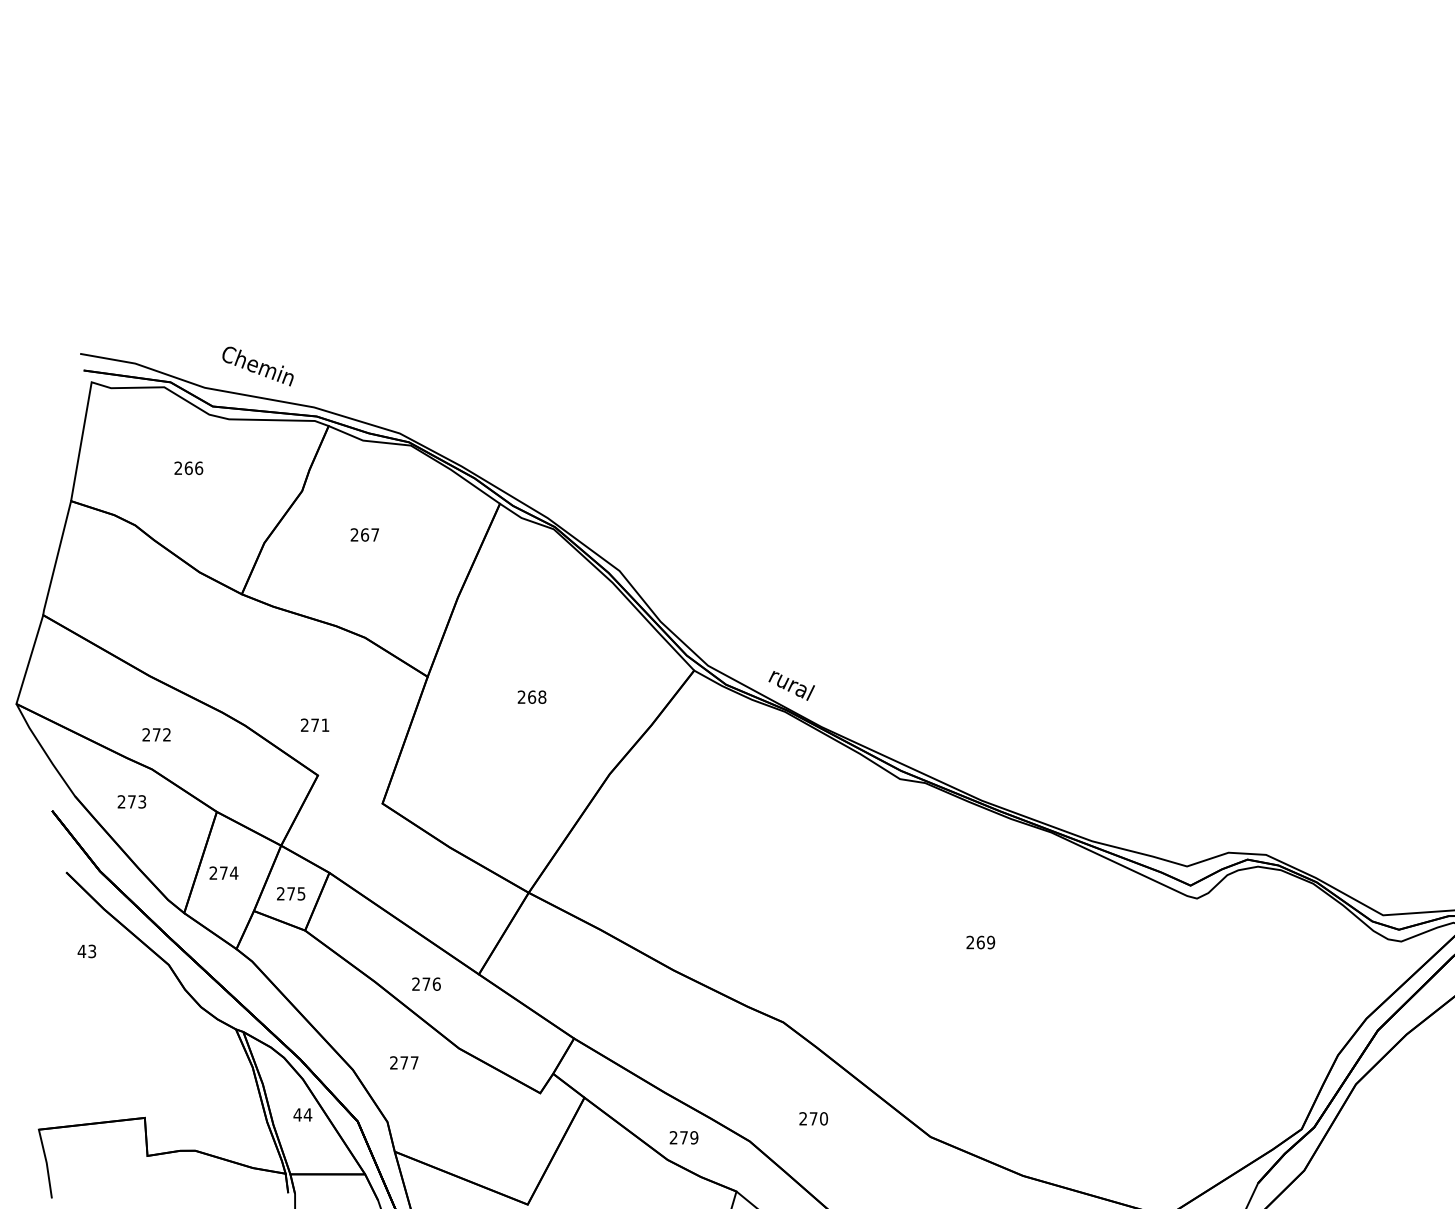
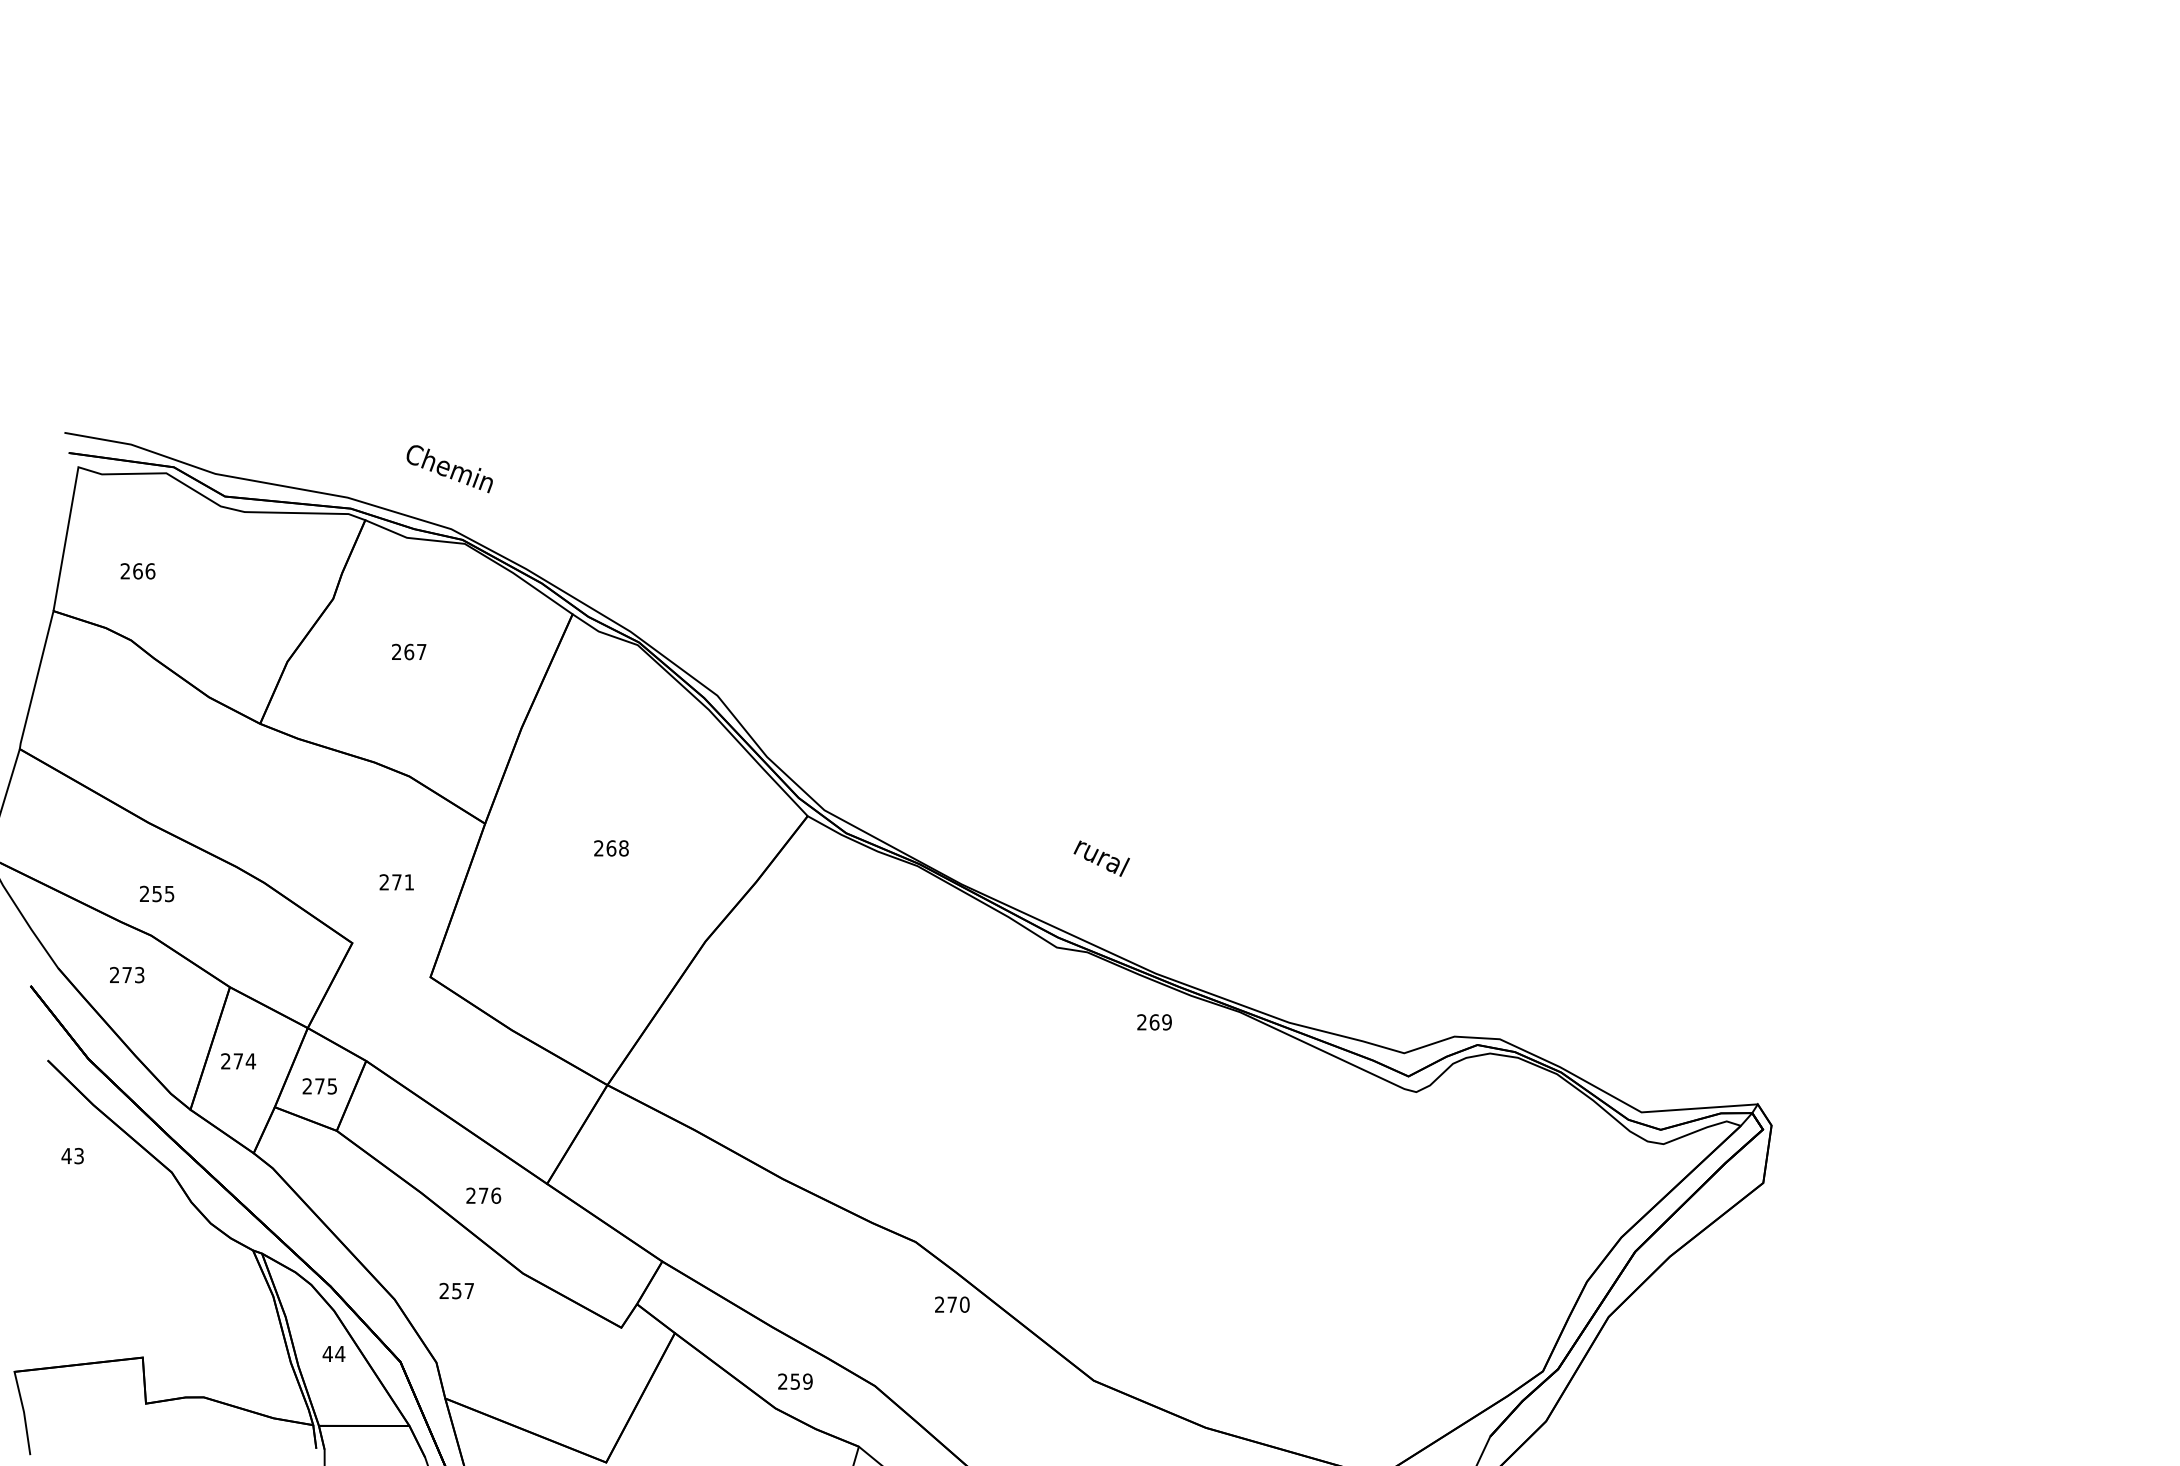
text: (257, 366) -> (449, 469), moved
text: (188, 468) -> (137, 571), moved
text: (791, 685) -> (1101, 858), moved
text: (314, 725) -> (396, 882), moved
text: (161, 734) -> (163, 893), 272 -> 255
text: (980, 942) -> (1154, 1022), moved
text: (404, 1063) -> (456, 1291), 277 -> 257
text: (813, 1118) -> (952, 1304), moved
text: (683, 1137) -> (794, 1381), 279 -> 259

